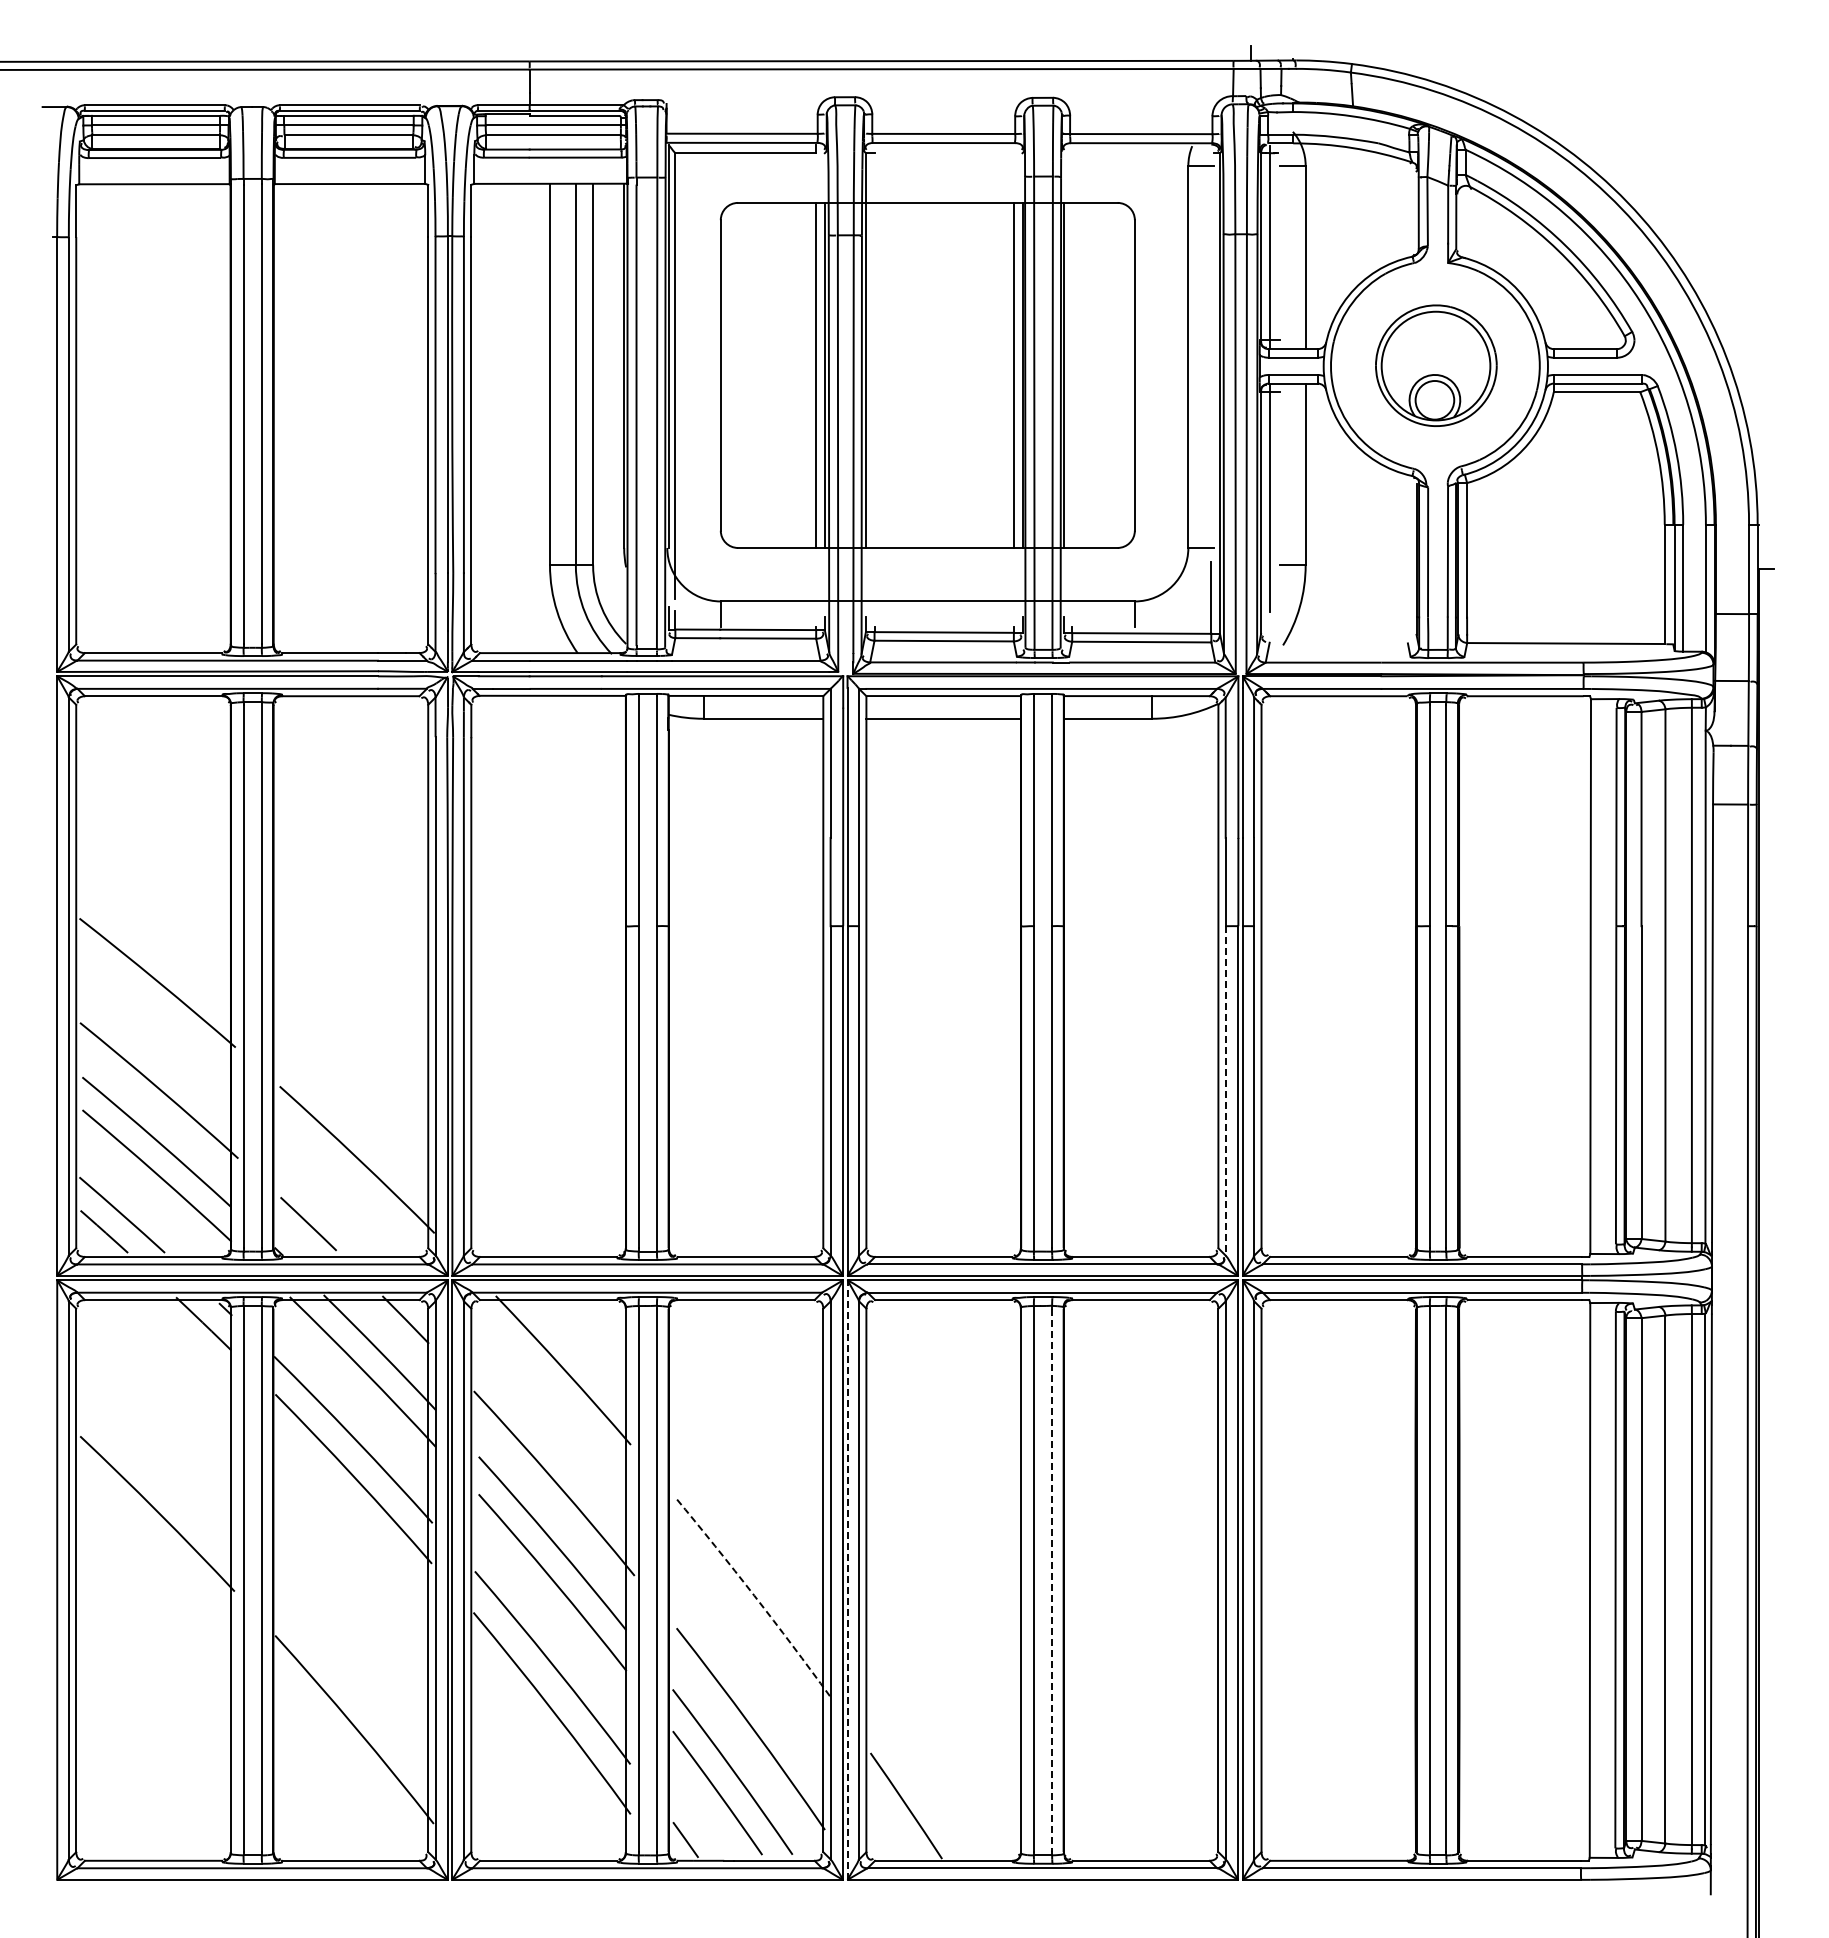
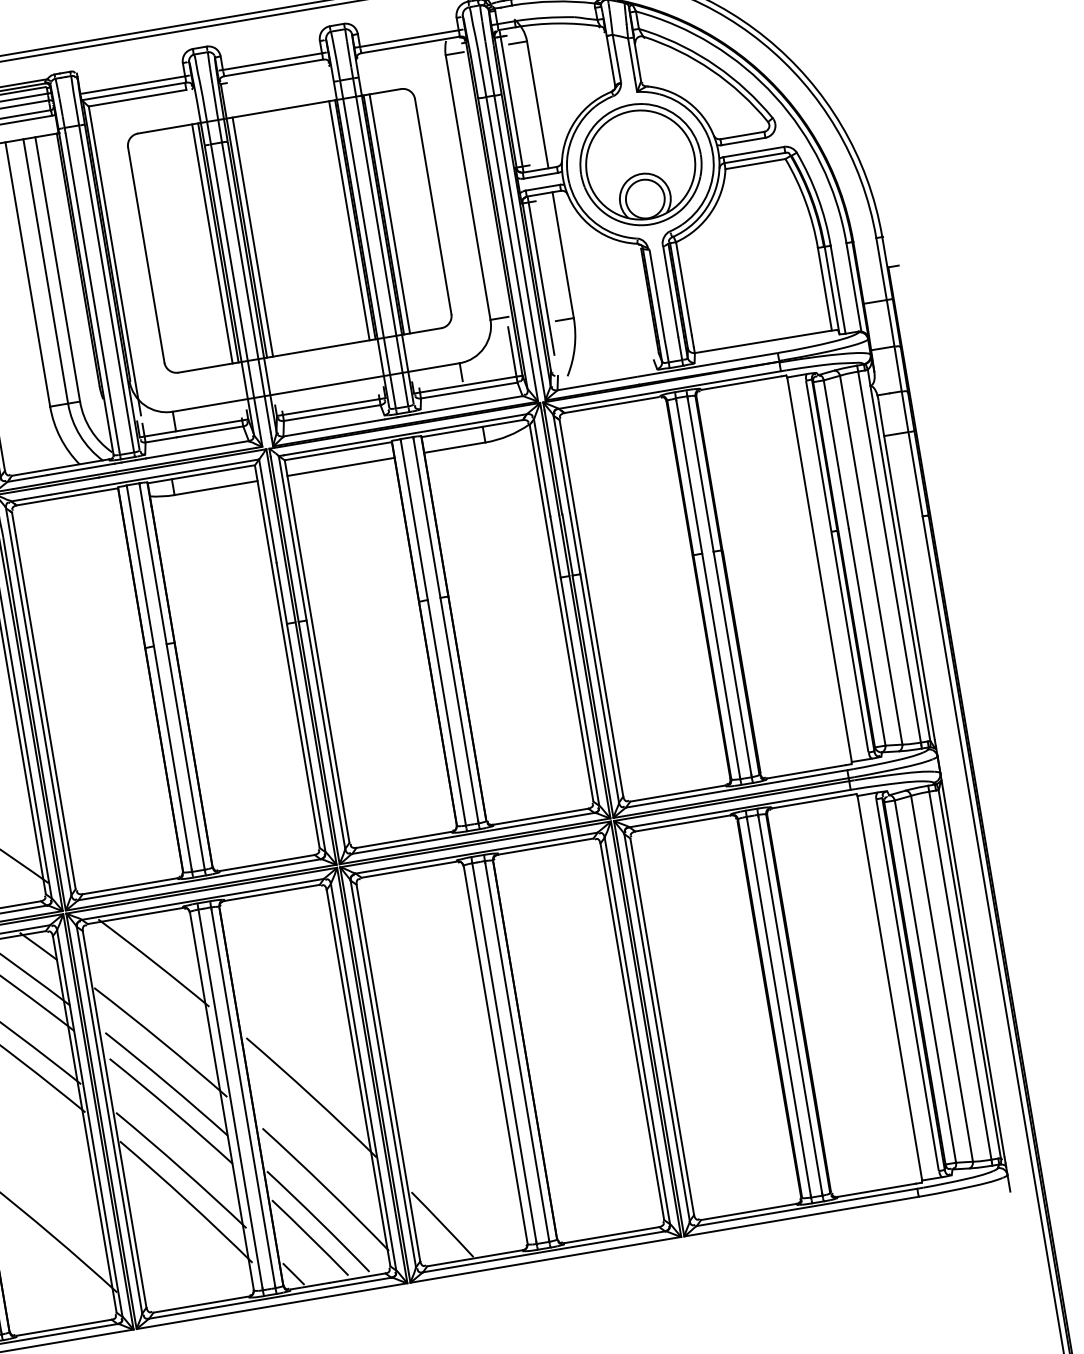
part: (1436, 365) -> (641, 164), size x1.43
line: (874, 374) -> (252, 236), added
line: (1072, 374) -> (389, 213), added
line: (1225, 1090) -> (579, 691), dashed -> solid
line: (847, 1580) -> (375, 1075), dashed -> solid
line: (1052, 1580) -> (517, 1051), dashed -> solid
arc: (754, 1595) -> (312, 1096), dashed -> solid

